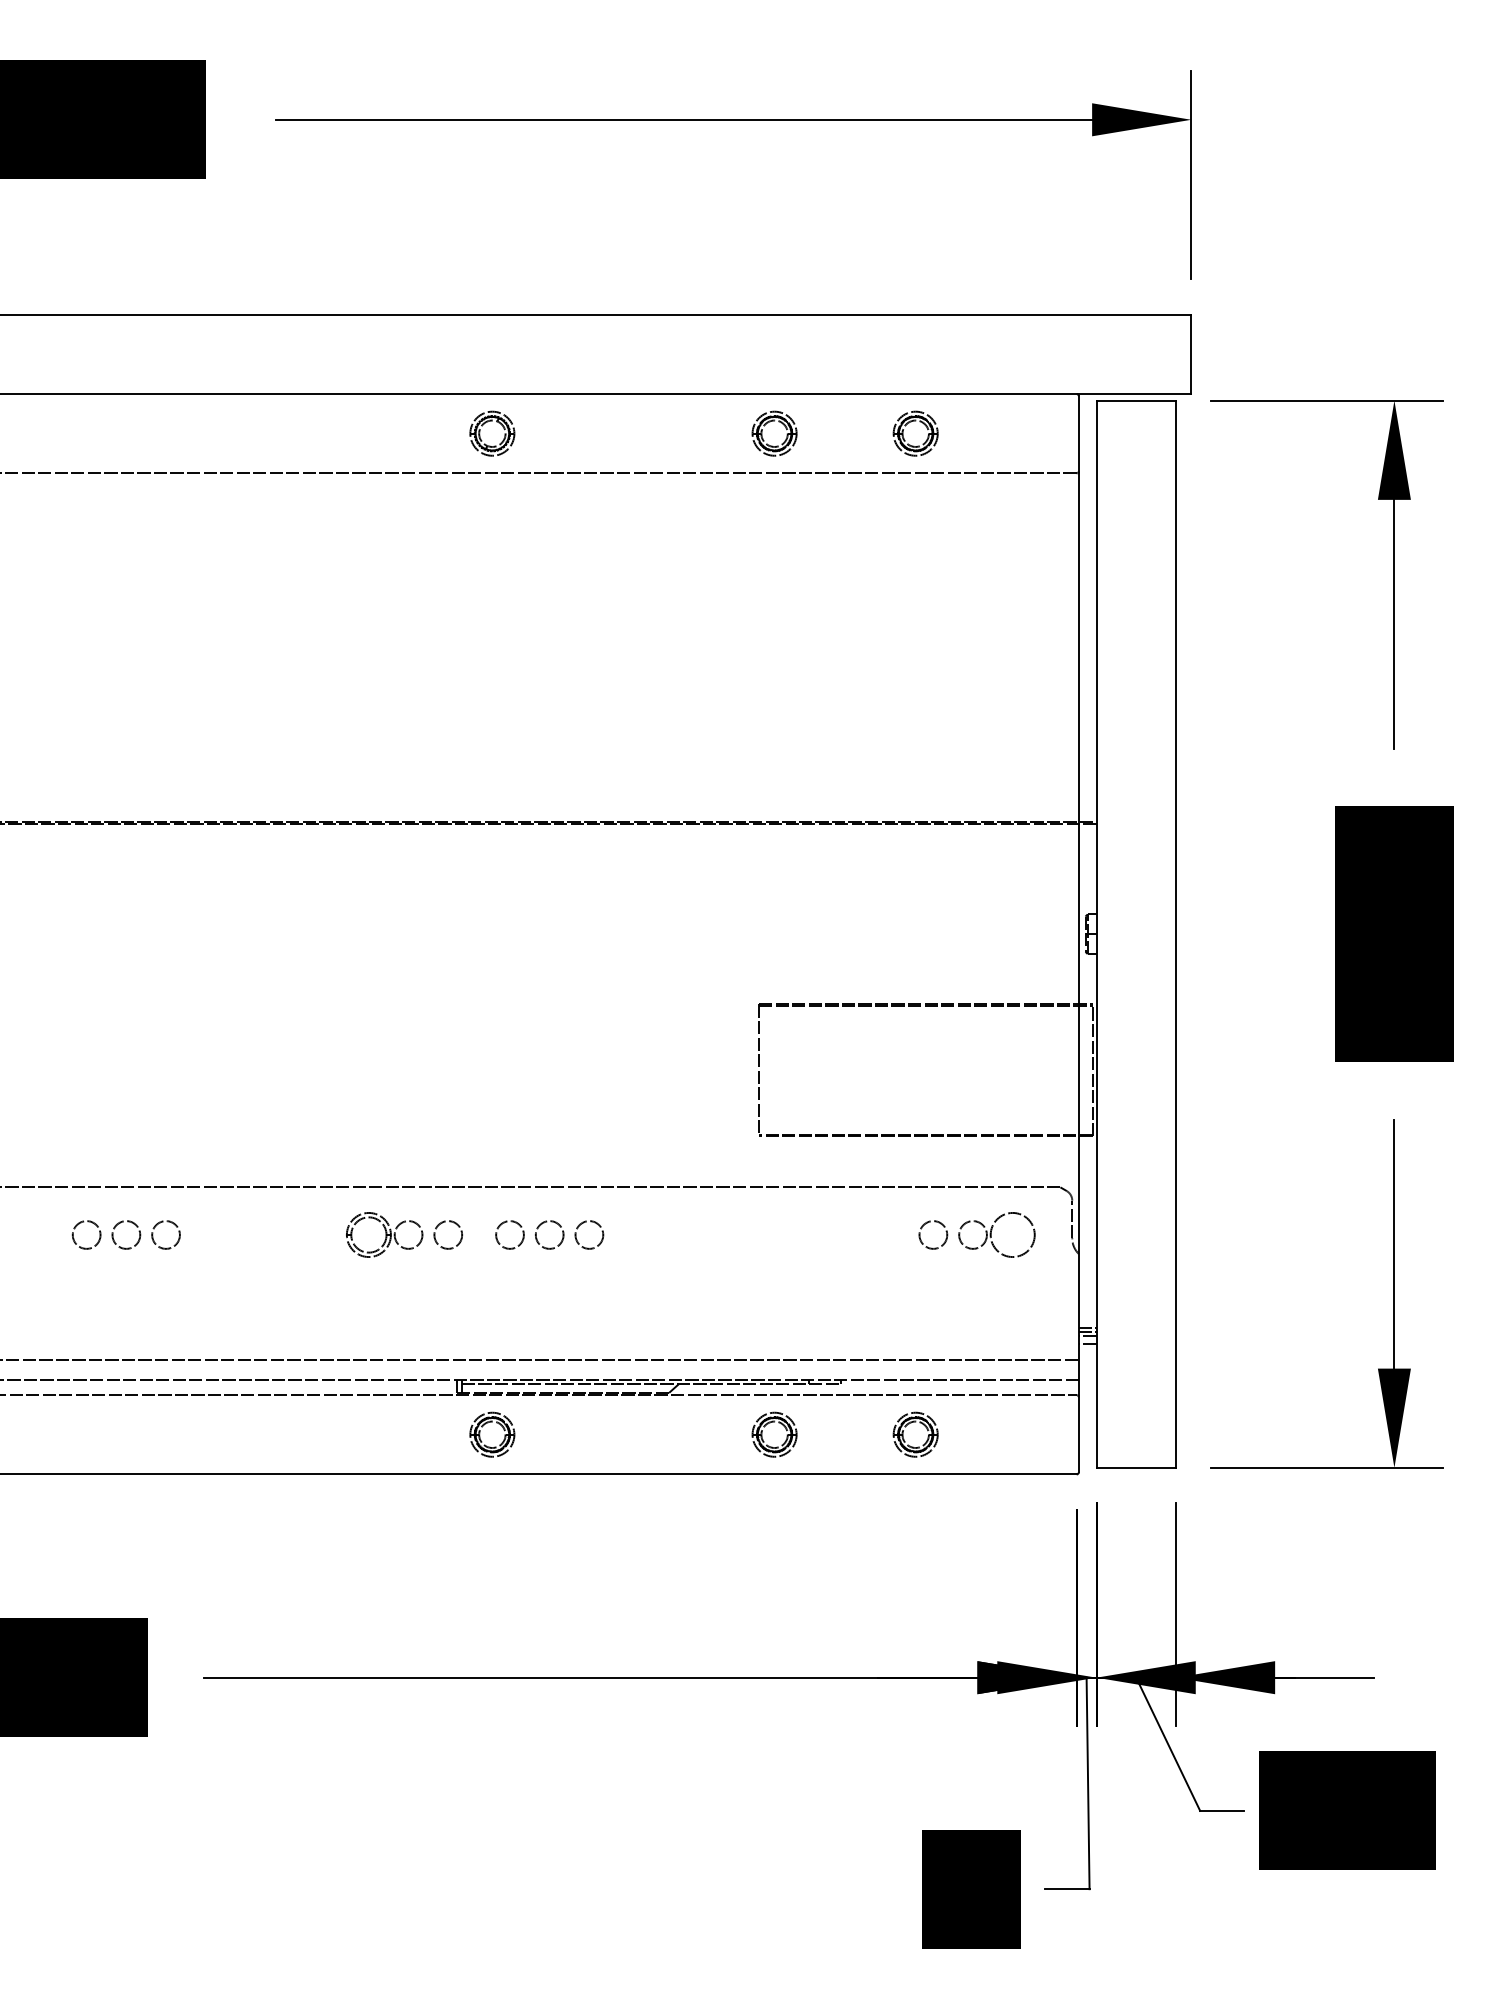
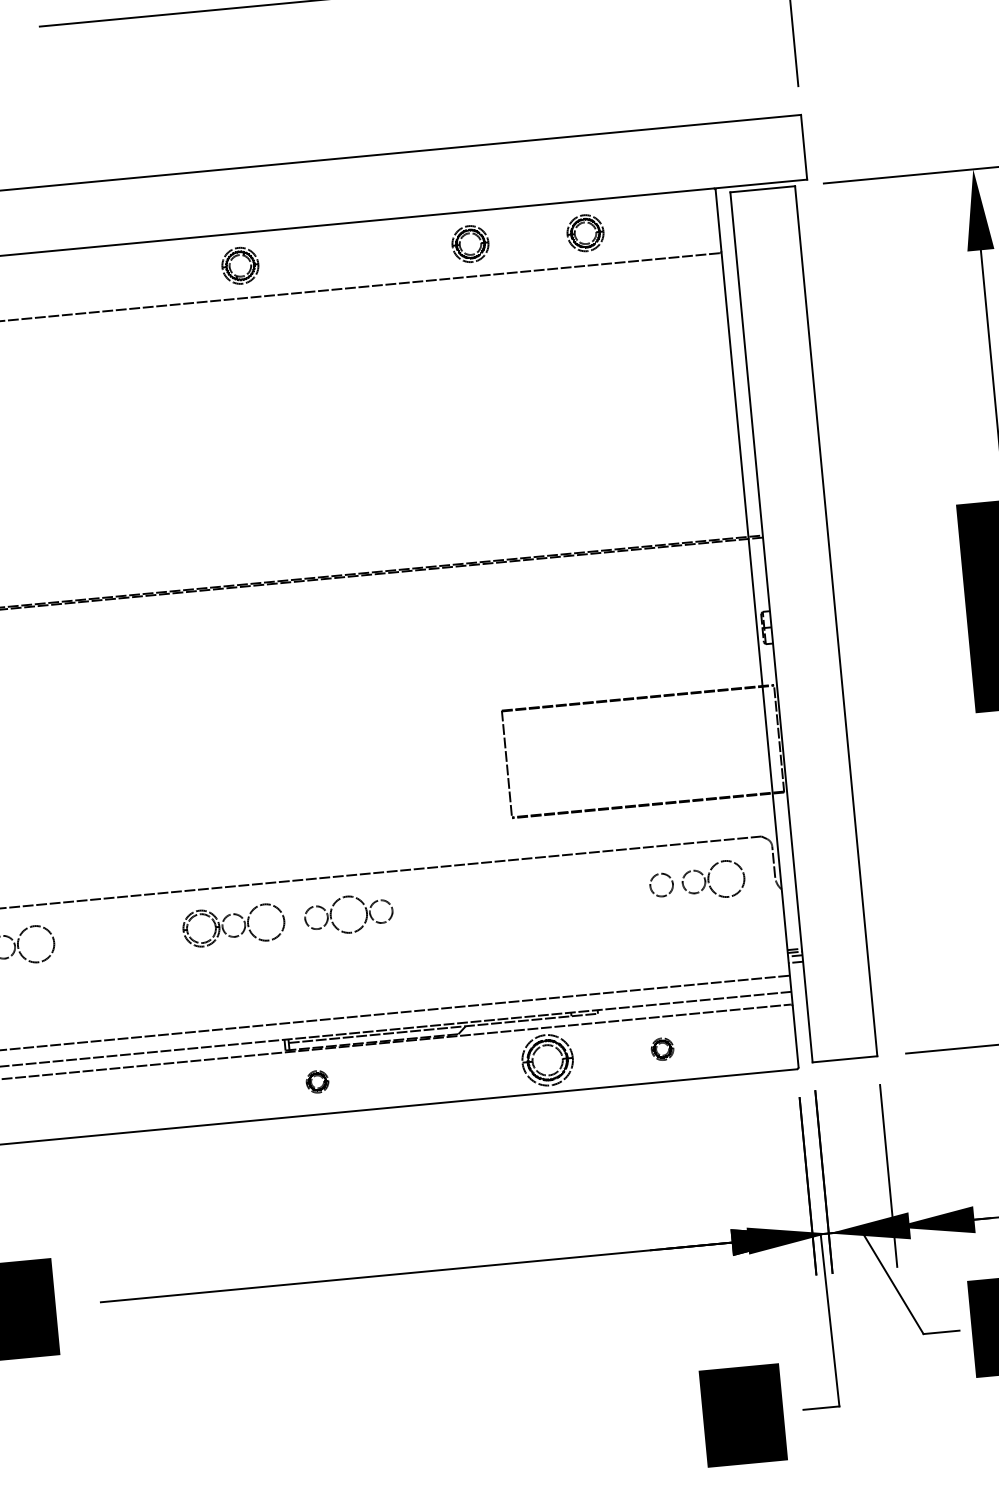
circle: (165, 1234) -> (35, 943), size x1.6
circle: (448, 1234) -> (266, 922), size x1.6
circle: (549, 1234) -> (348, 914), size x1.6
part: (492, 1434) -> (317, 1081), size x0.6
part: (774, 1434) -> (547, 1060), size x1.4
part: (915, 1434) -> (662, 1049), size x0.6

